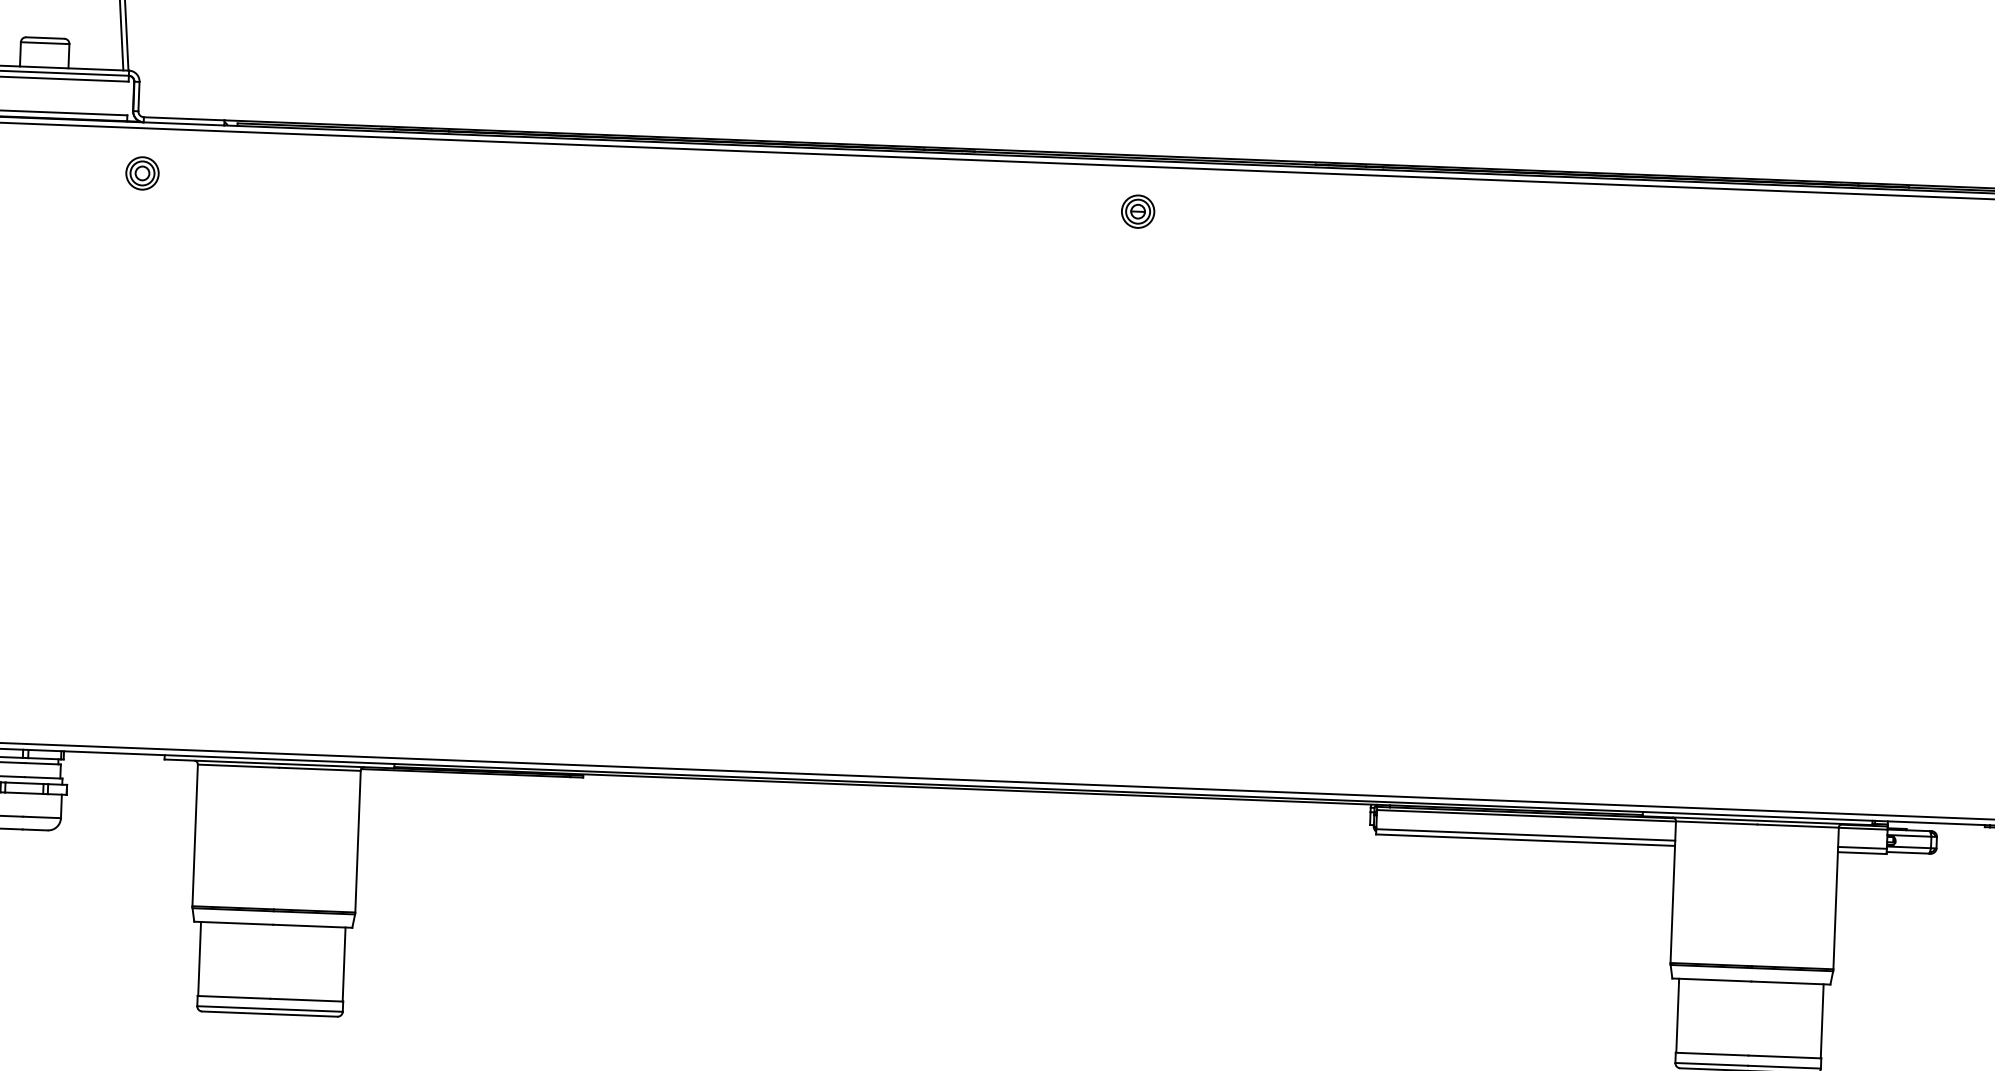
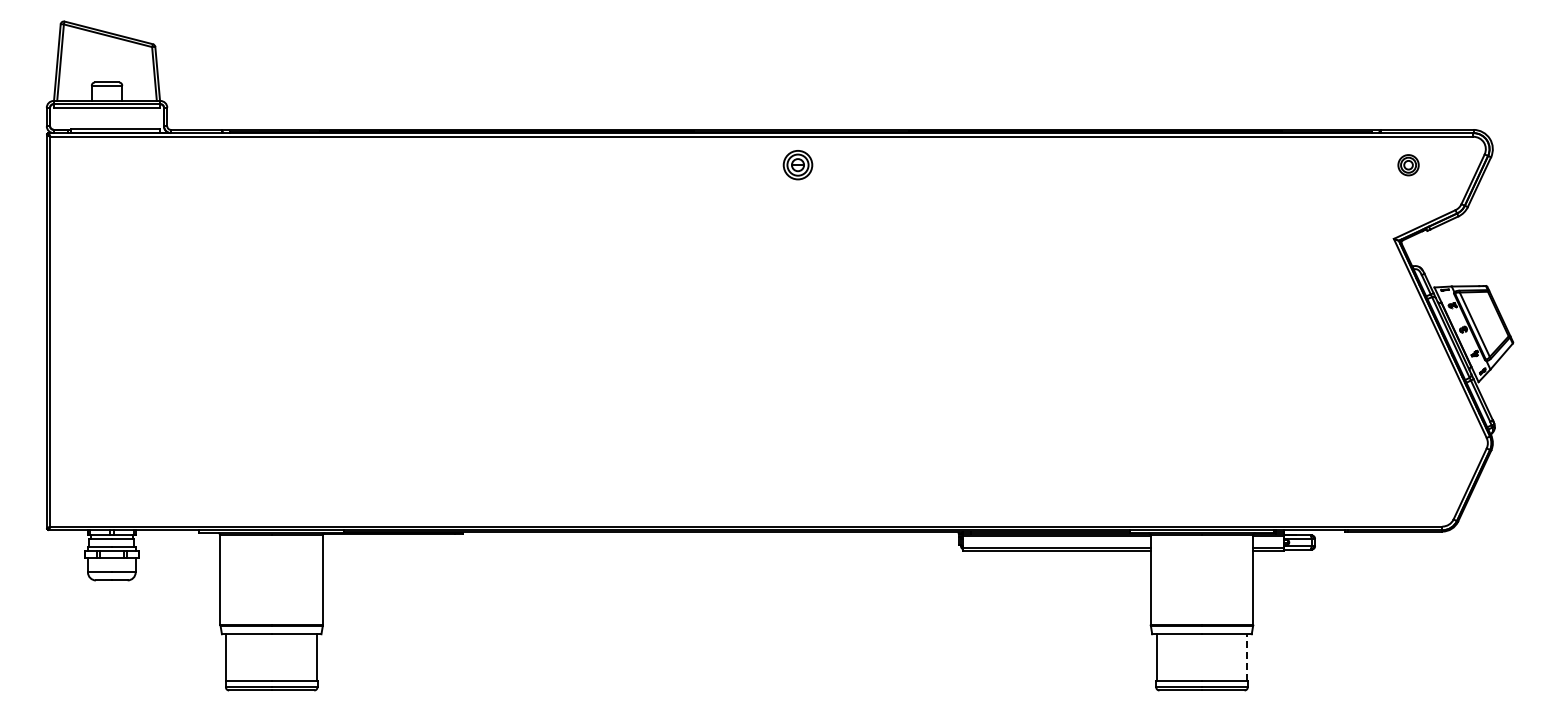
part: (142, 173) -> (171, 165), removed
part: (1137, 212) -> (797, 165), size x1.4
line: (1822, 1021) -> (1247, 657), solid -> dashed

